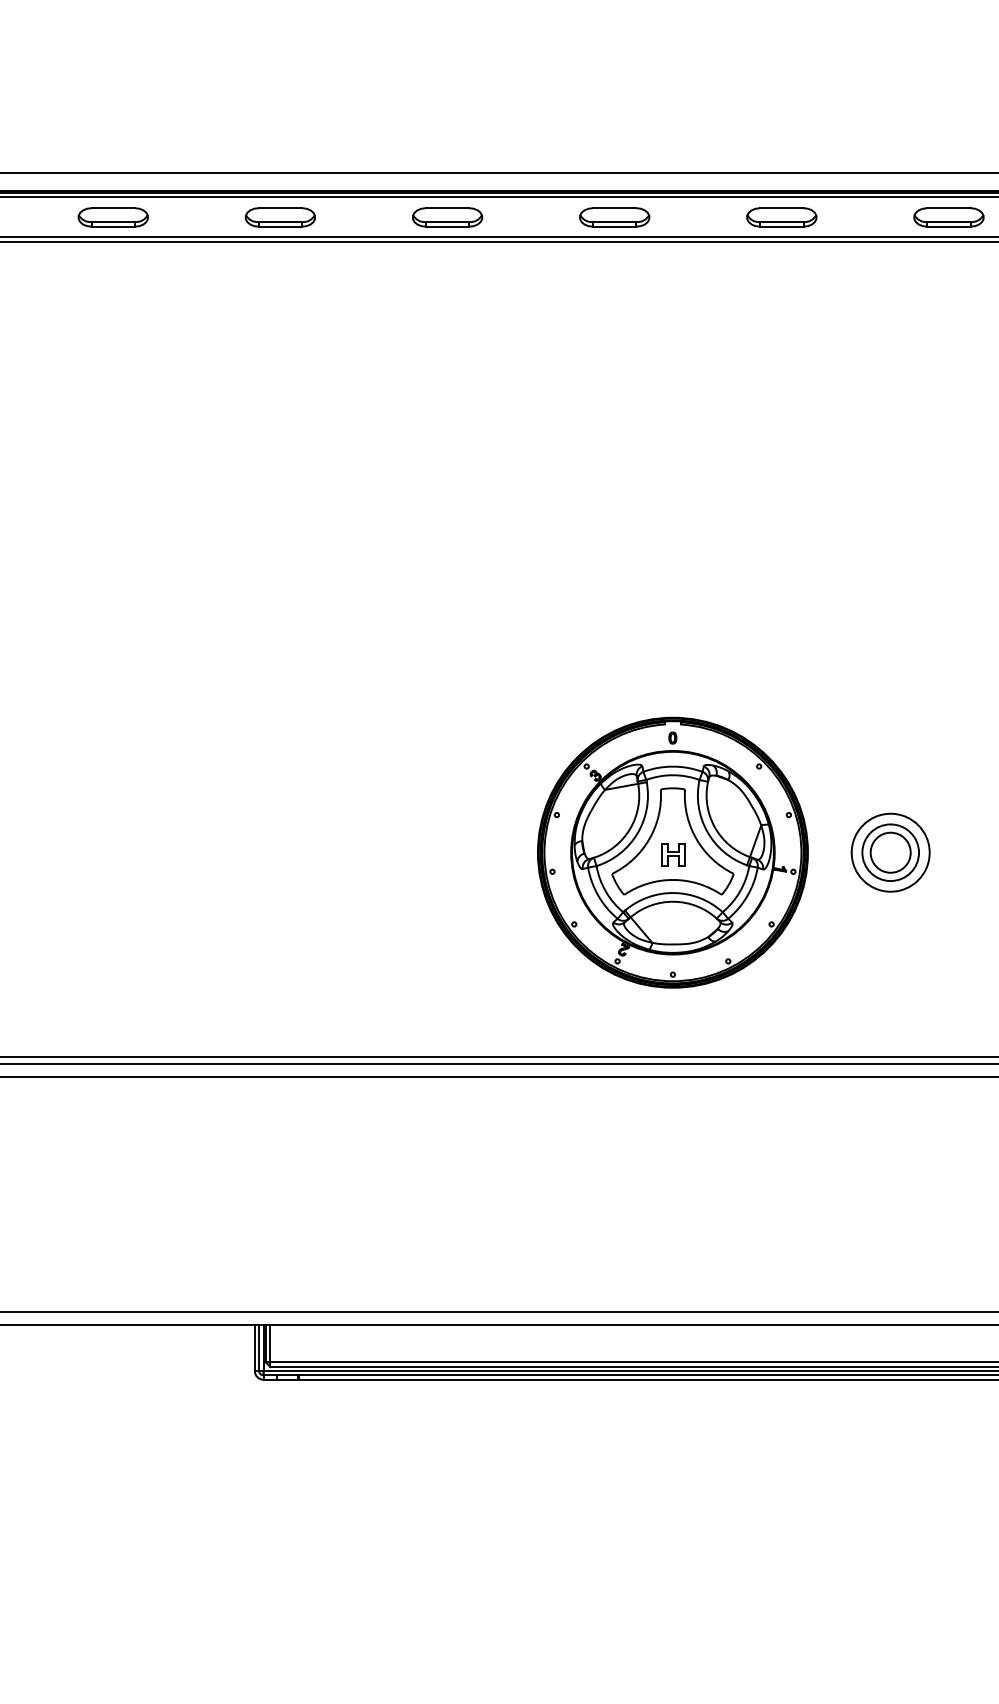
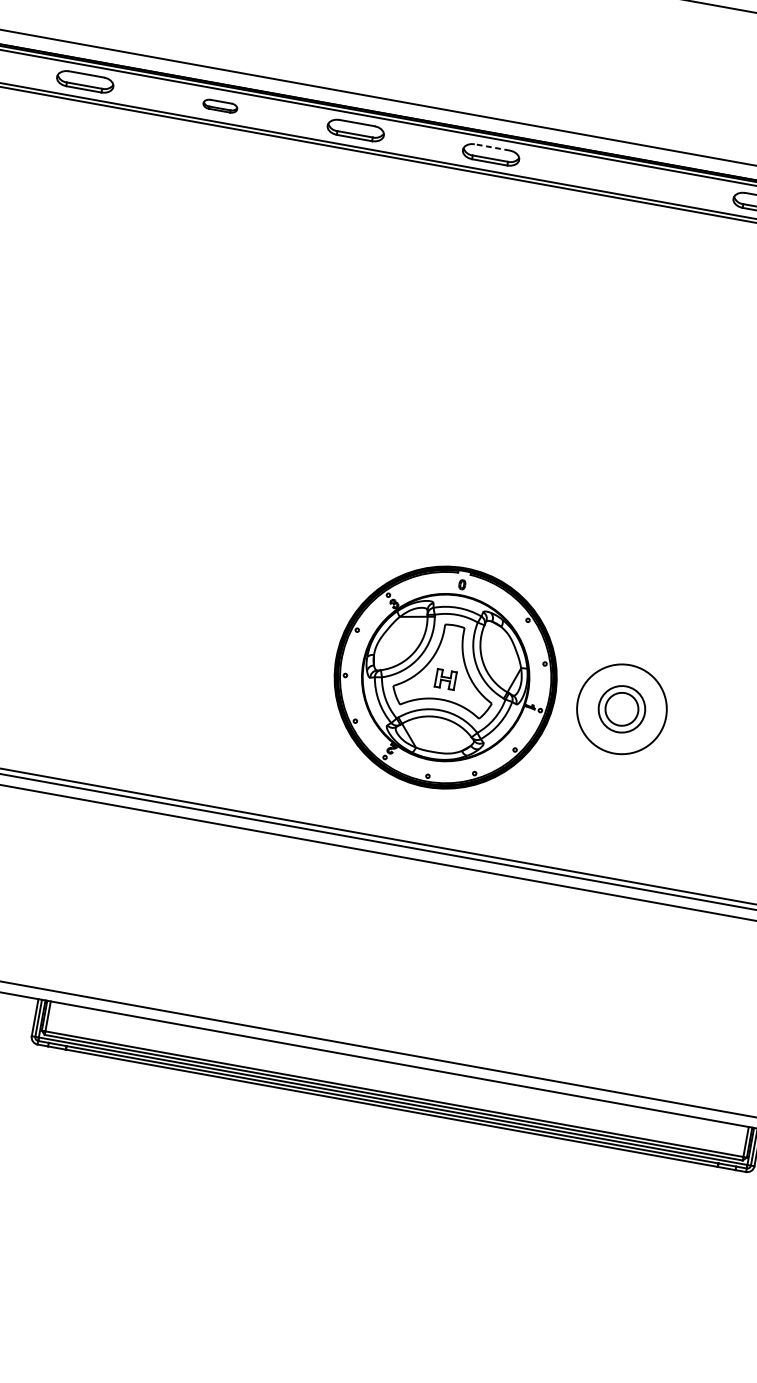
line: (614, 208) -> (492, 147), solid -> dashed
part: (279, 217) -> (219, 106), size x0.6
part: (781, 217) -> (626, 179), removed
circle: (890, 852) -> (621, 709), size x1.4

